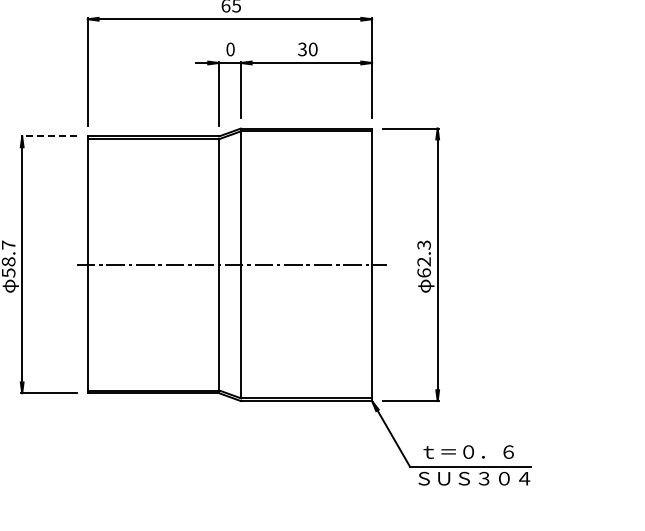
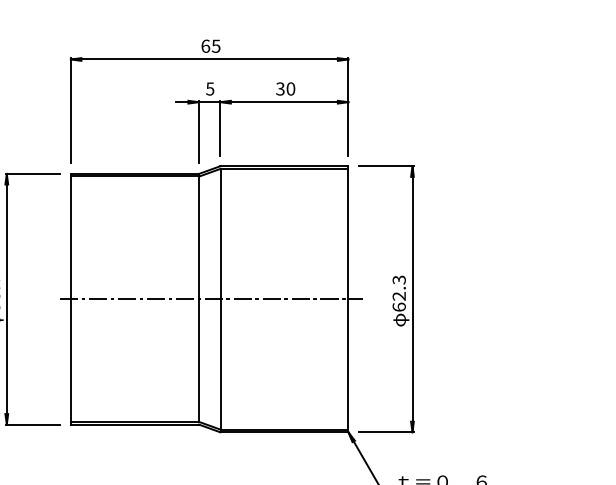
text: (230, 49) -> (210, 89), 0 -> 5
line: (48, 136) -> (32, 173), dashed -> solid

